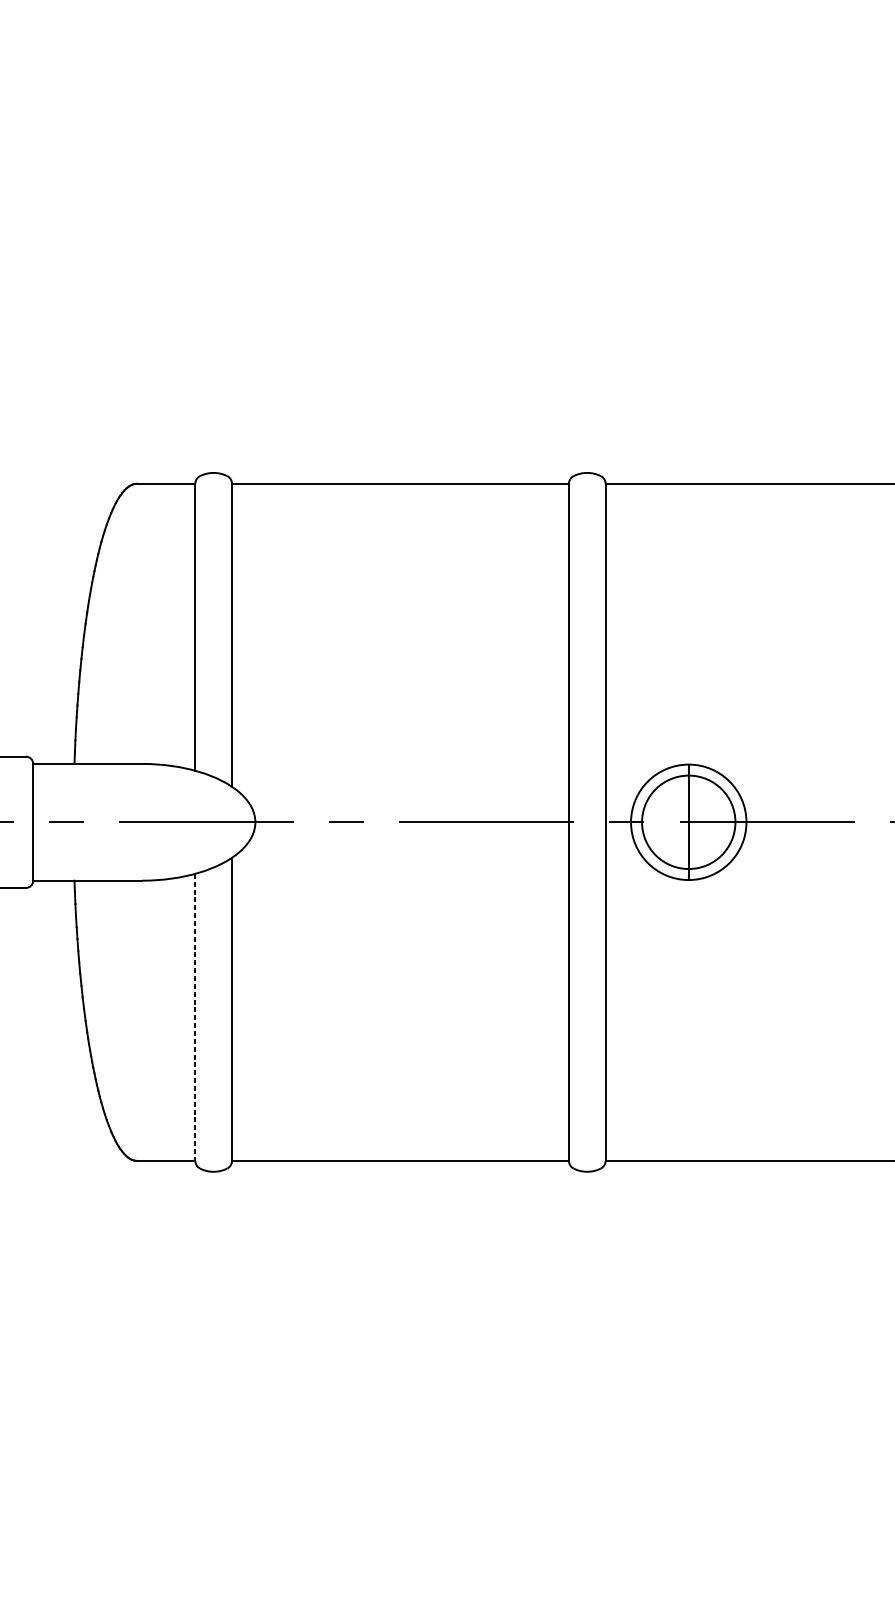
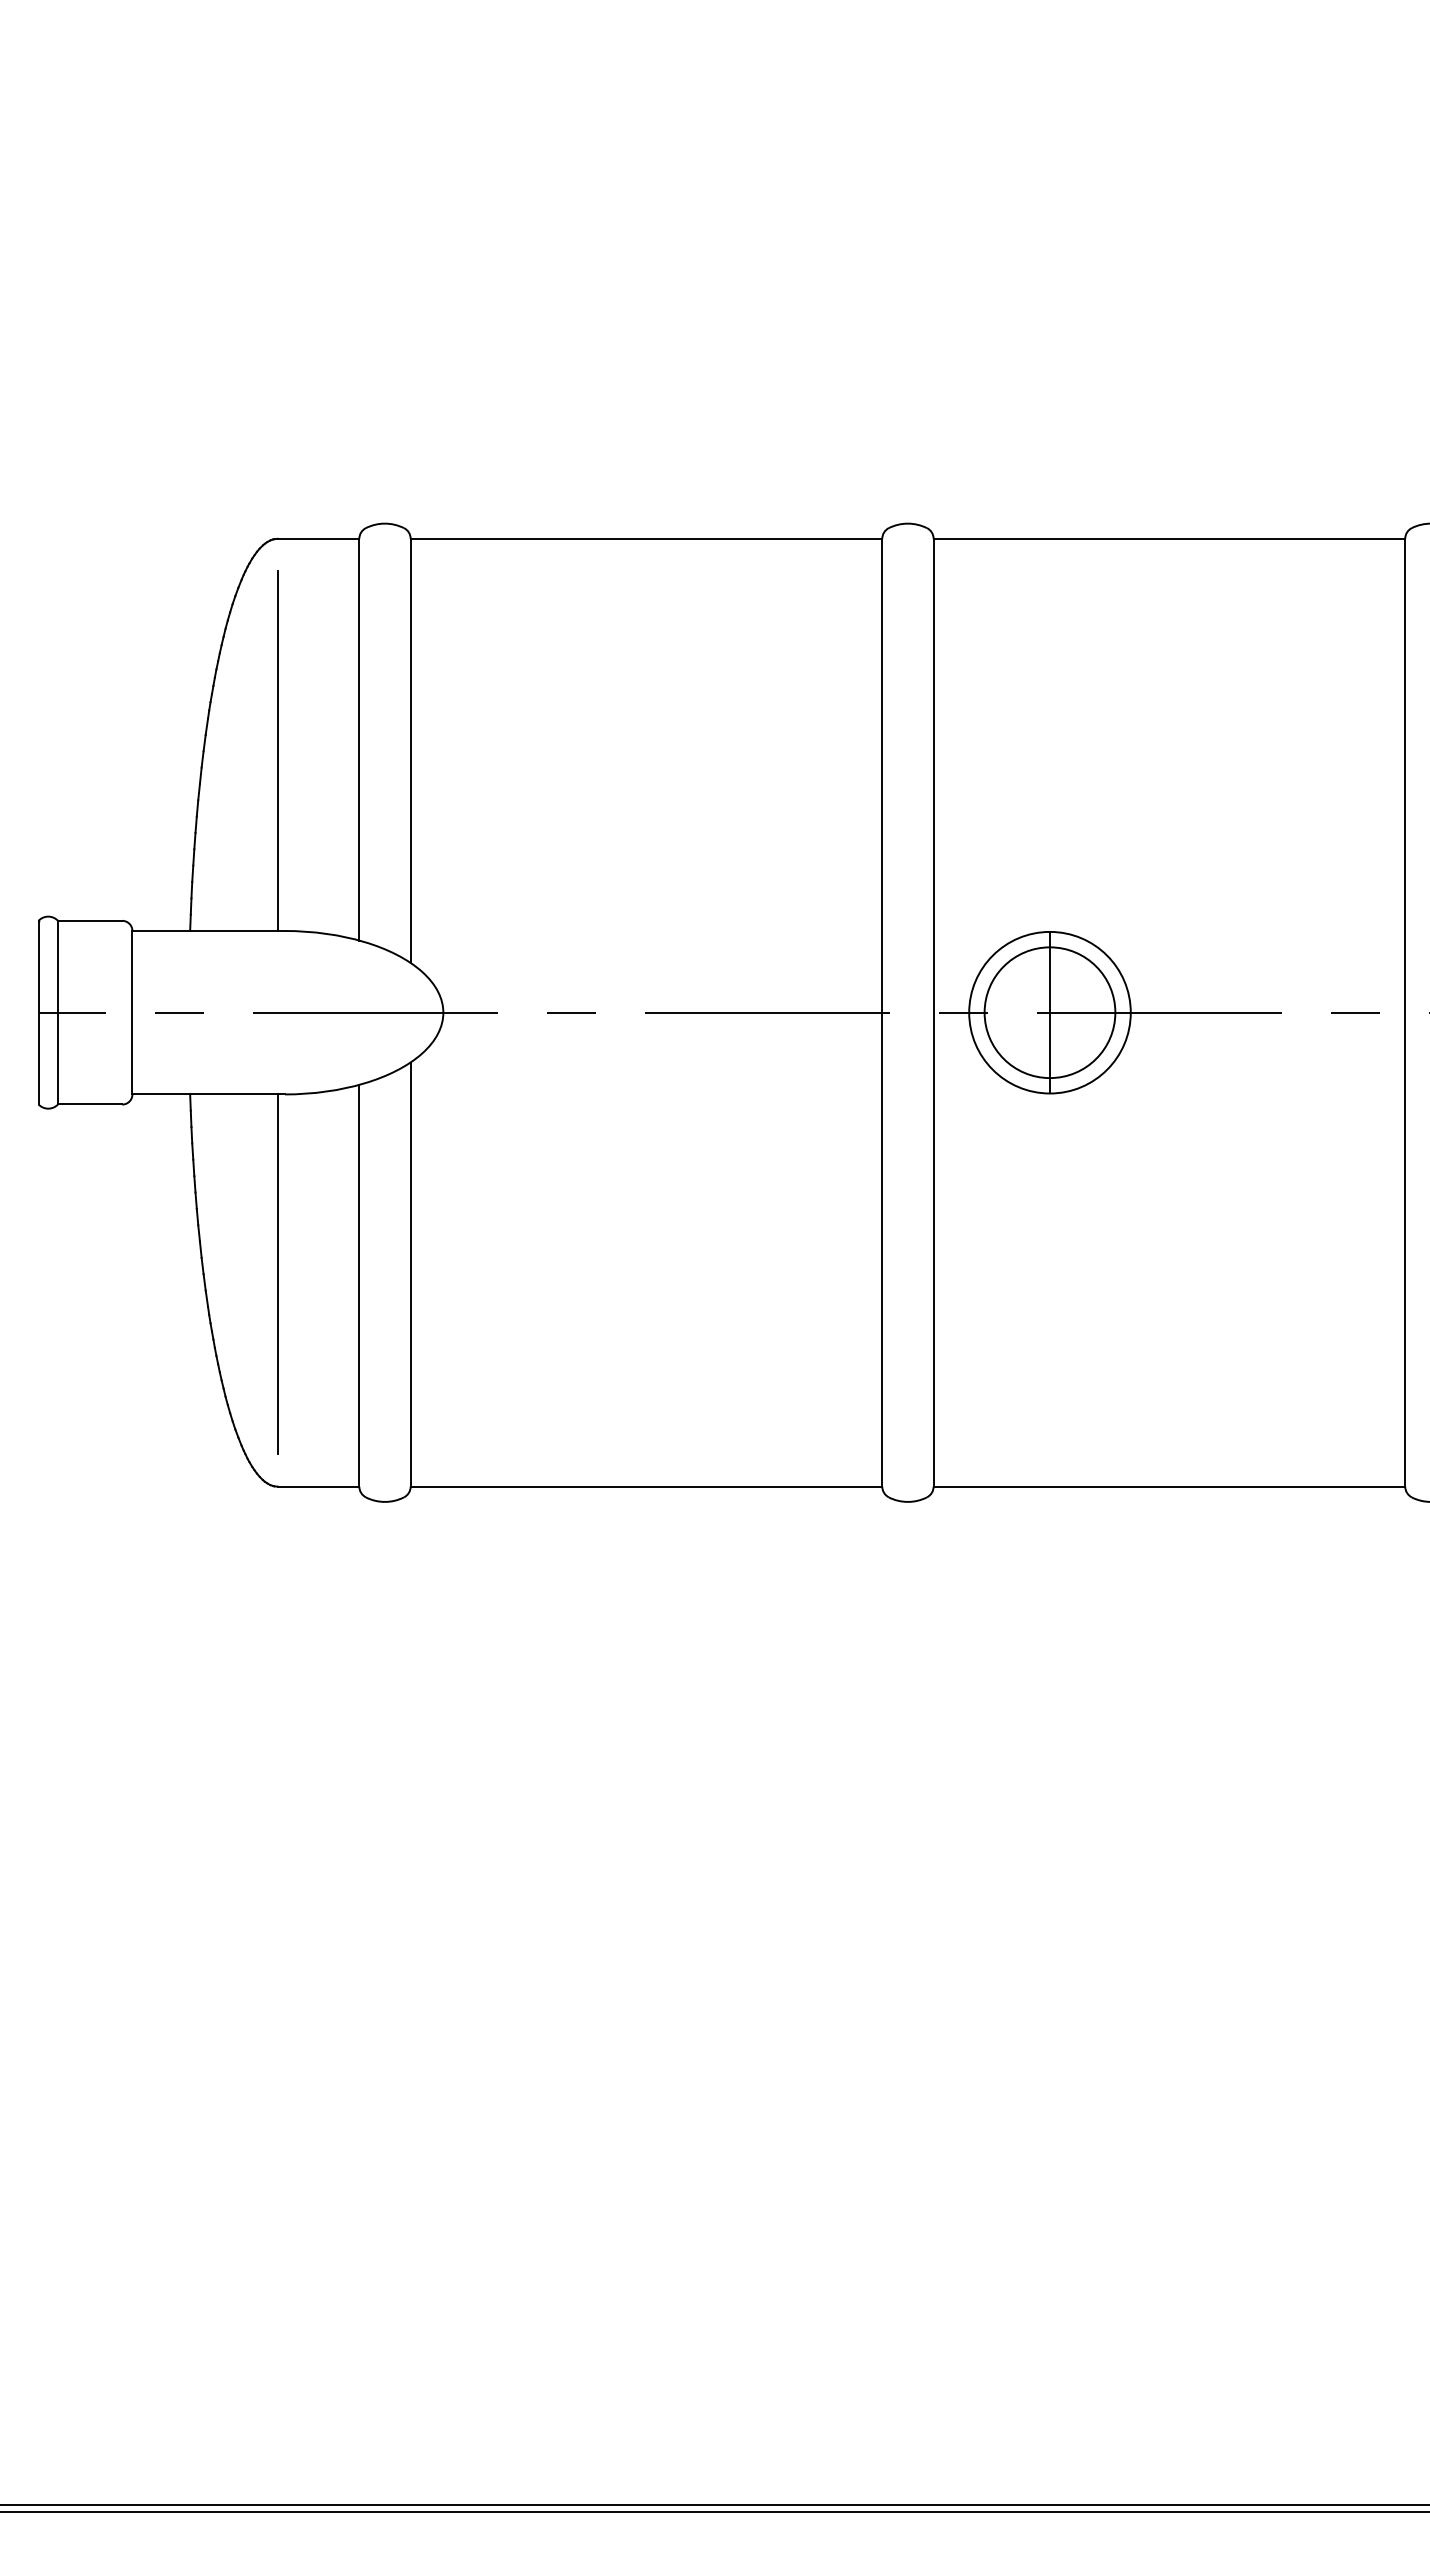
line: (136, 635) -> (277, 751), added
line: (136, 1008) -> (277, 1273), added
line: (195, 1017) -> (359, 1285), dashed -> solid

